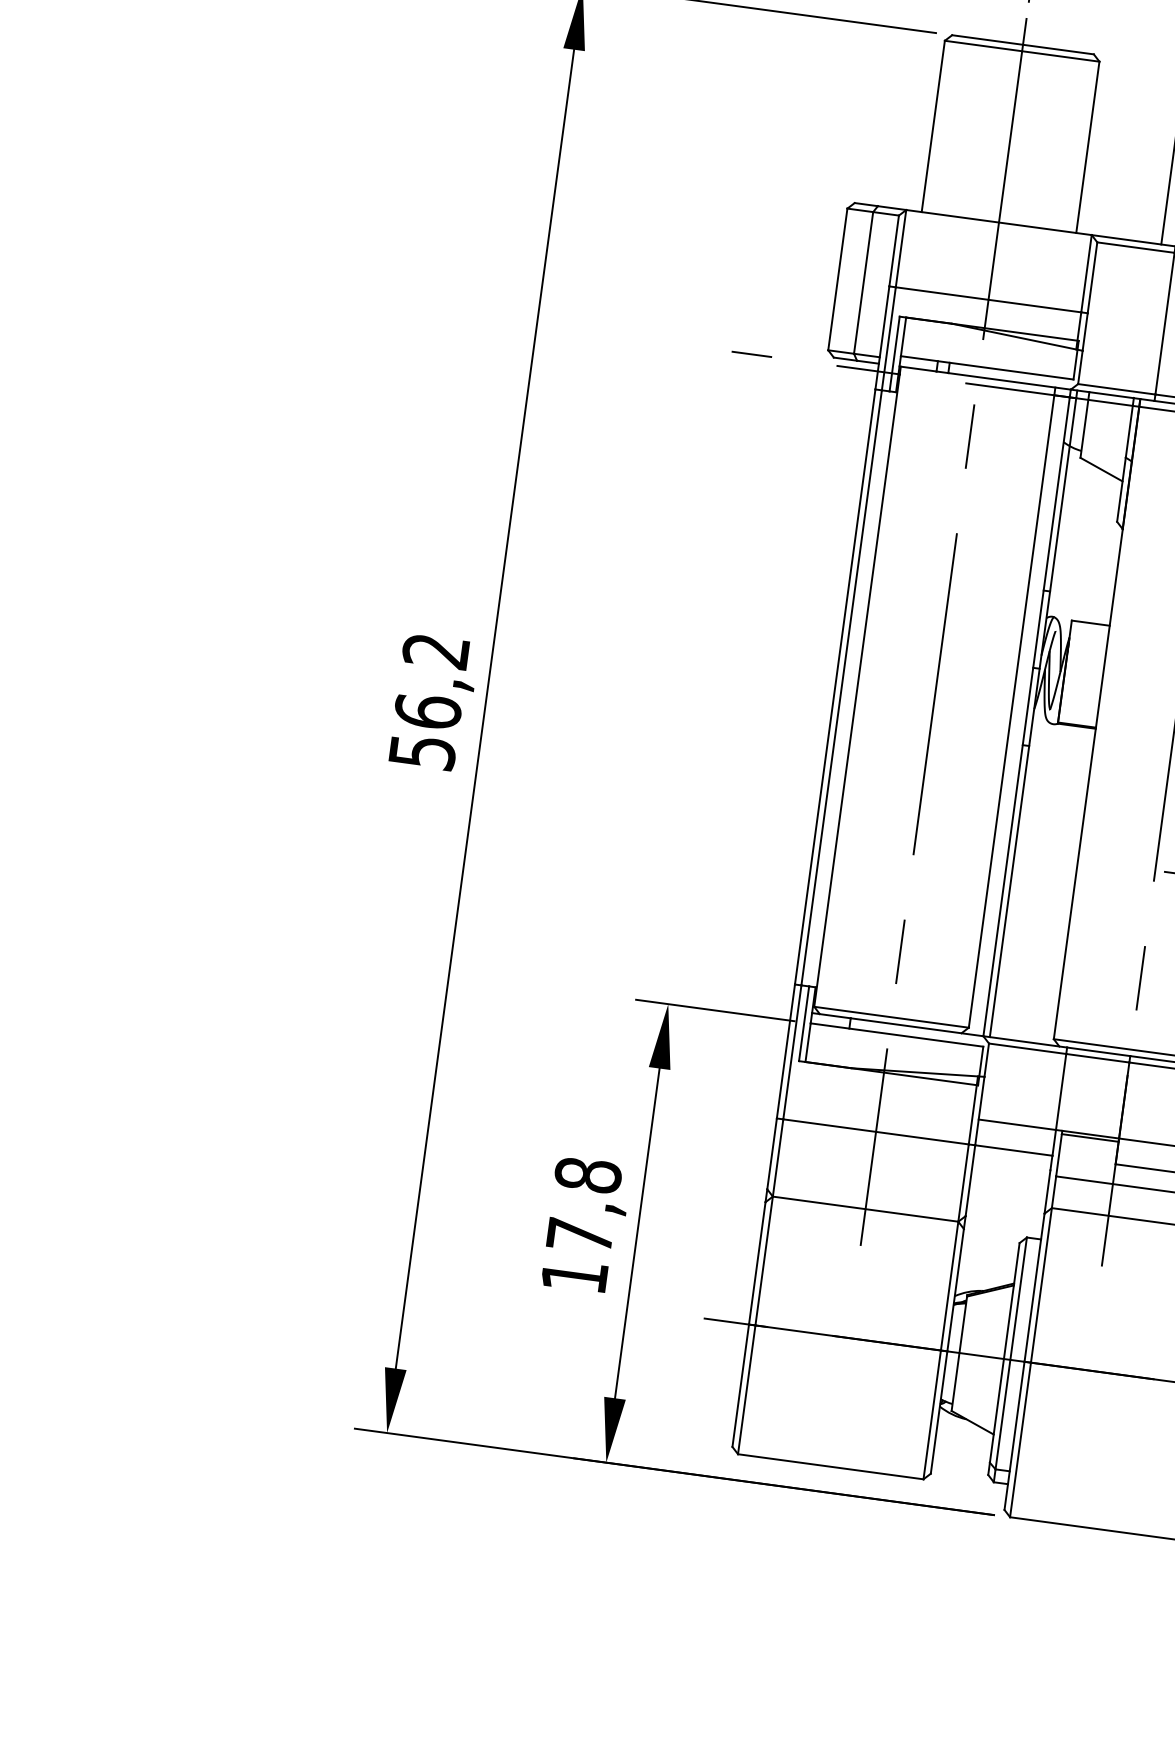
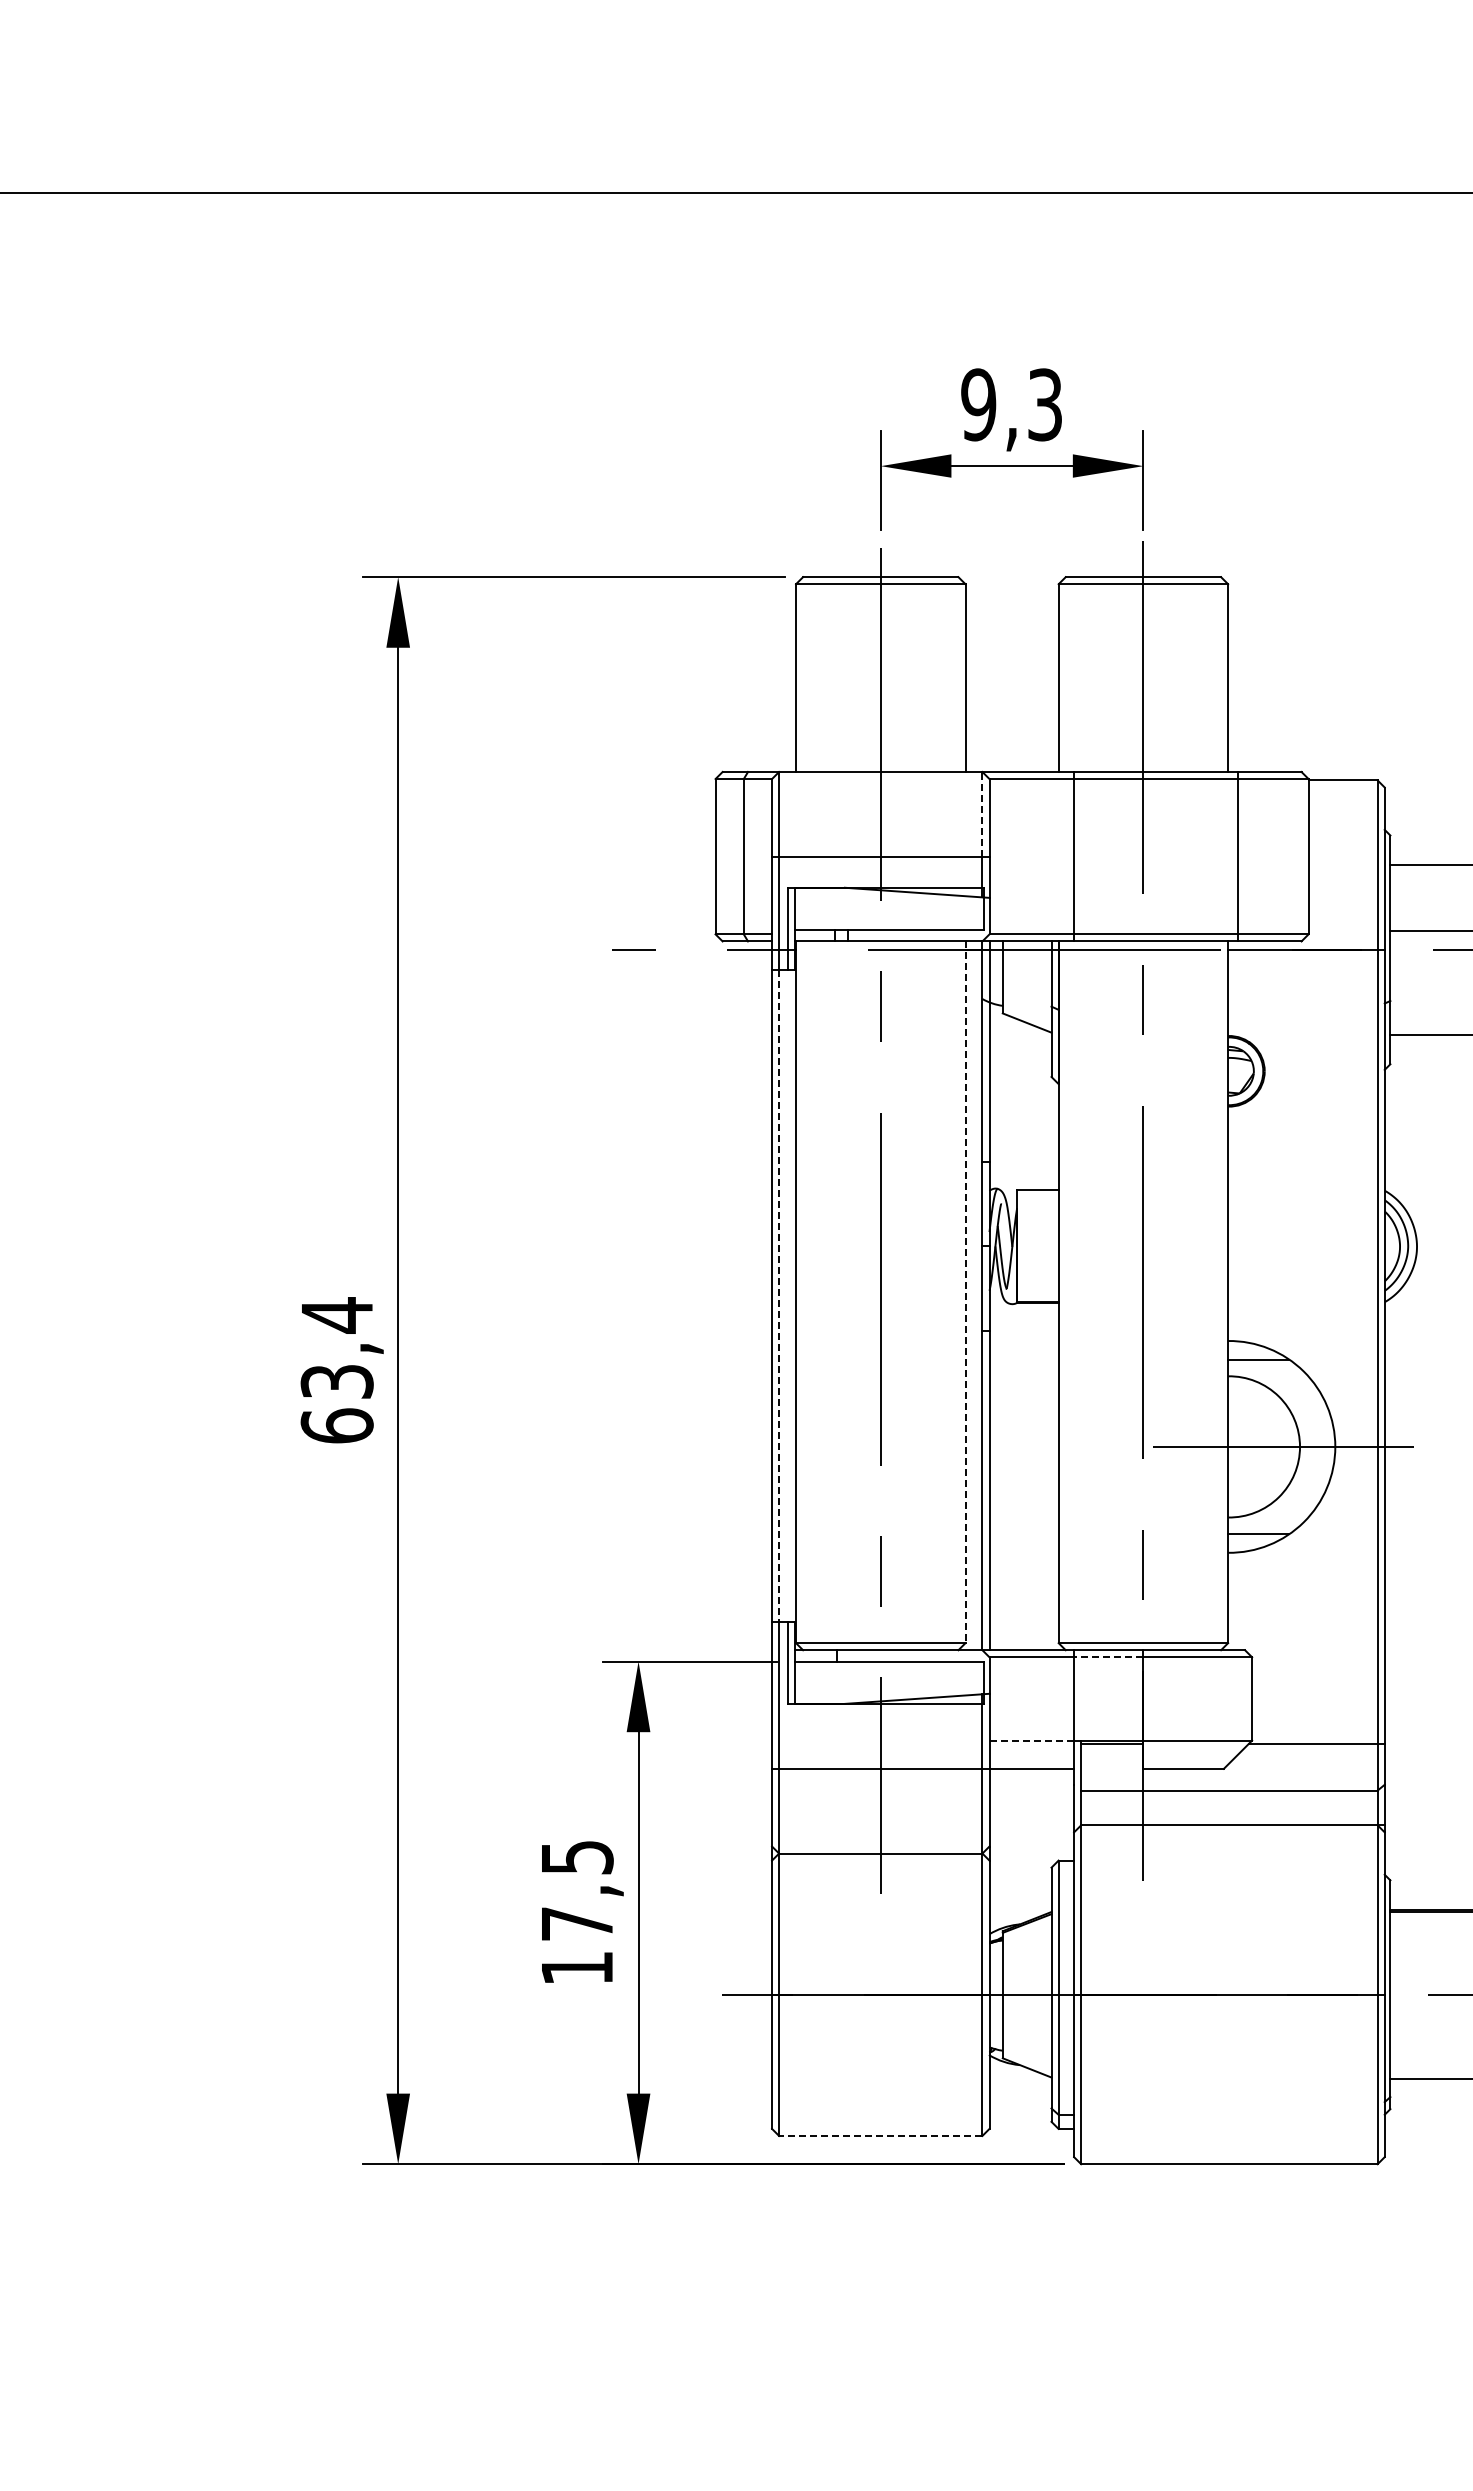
line: (1086, 272) -> (982, 813), solid -> dashed
line: (841, 688) -> (779, 1296), solid -> dashed
text: (428, 701) -> (336, 1370), 56,2 -> 63,4
line: (1012, 707) -> (965, 1292), solid -> dashed
line: (1097, 1058) -> (1108, 1657), solid -> dashed
line: (1017, 1124) -> (1032, 1740), solid -> dashed
text: (587, 1175) -> (576, 1857), 17,8 -> 17,5
line: (830, 1466) -> (880, 2135), solid -> dashed

